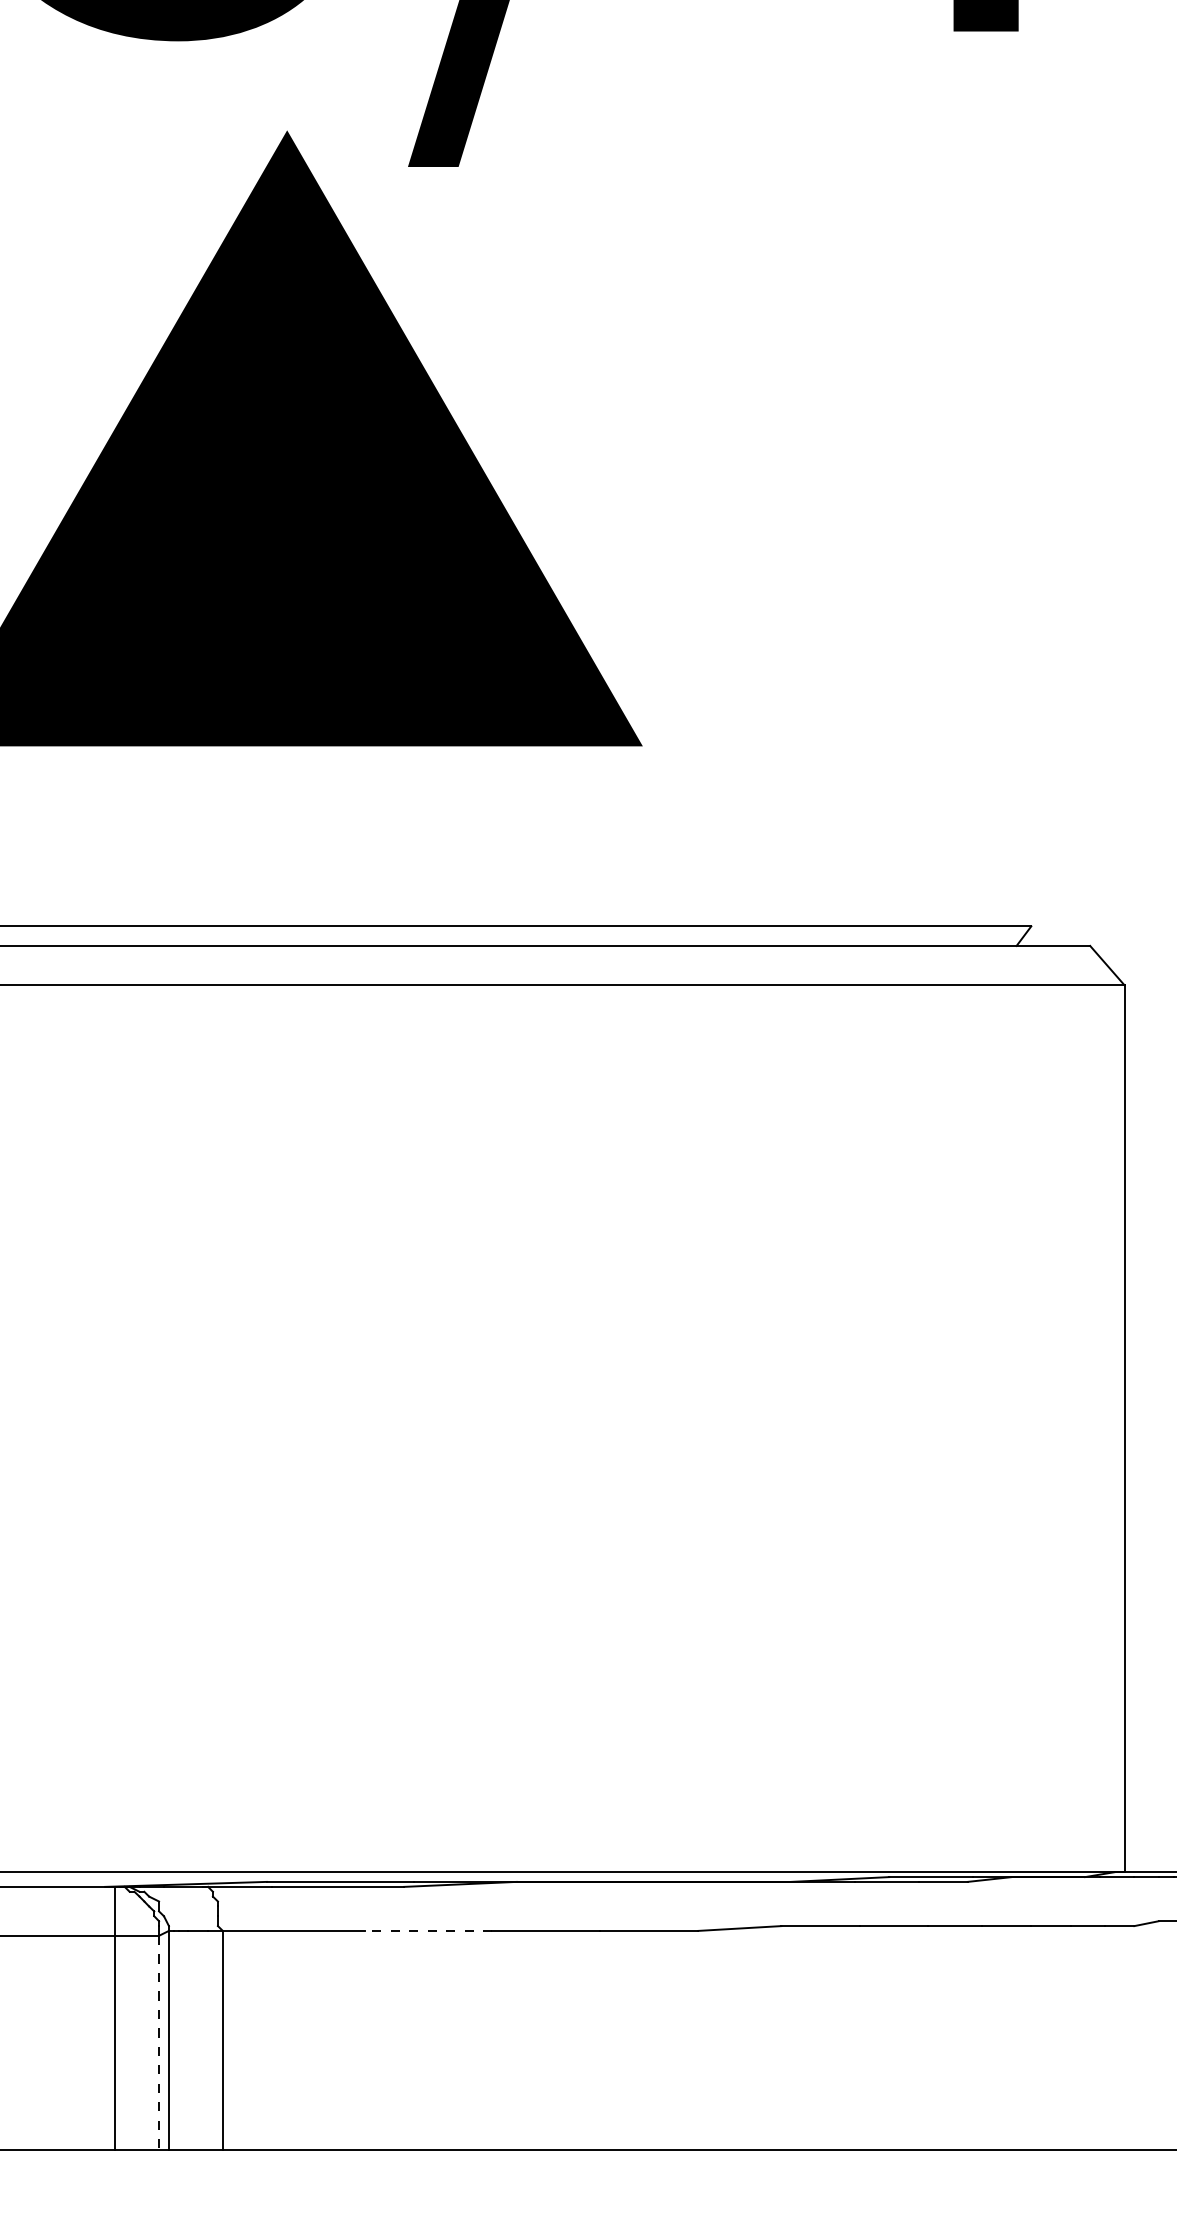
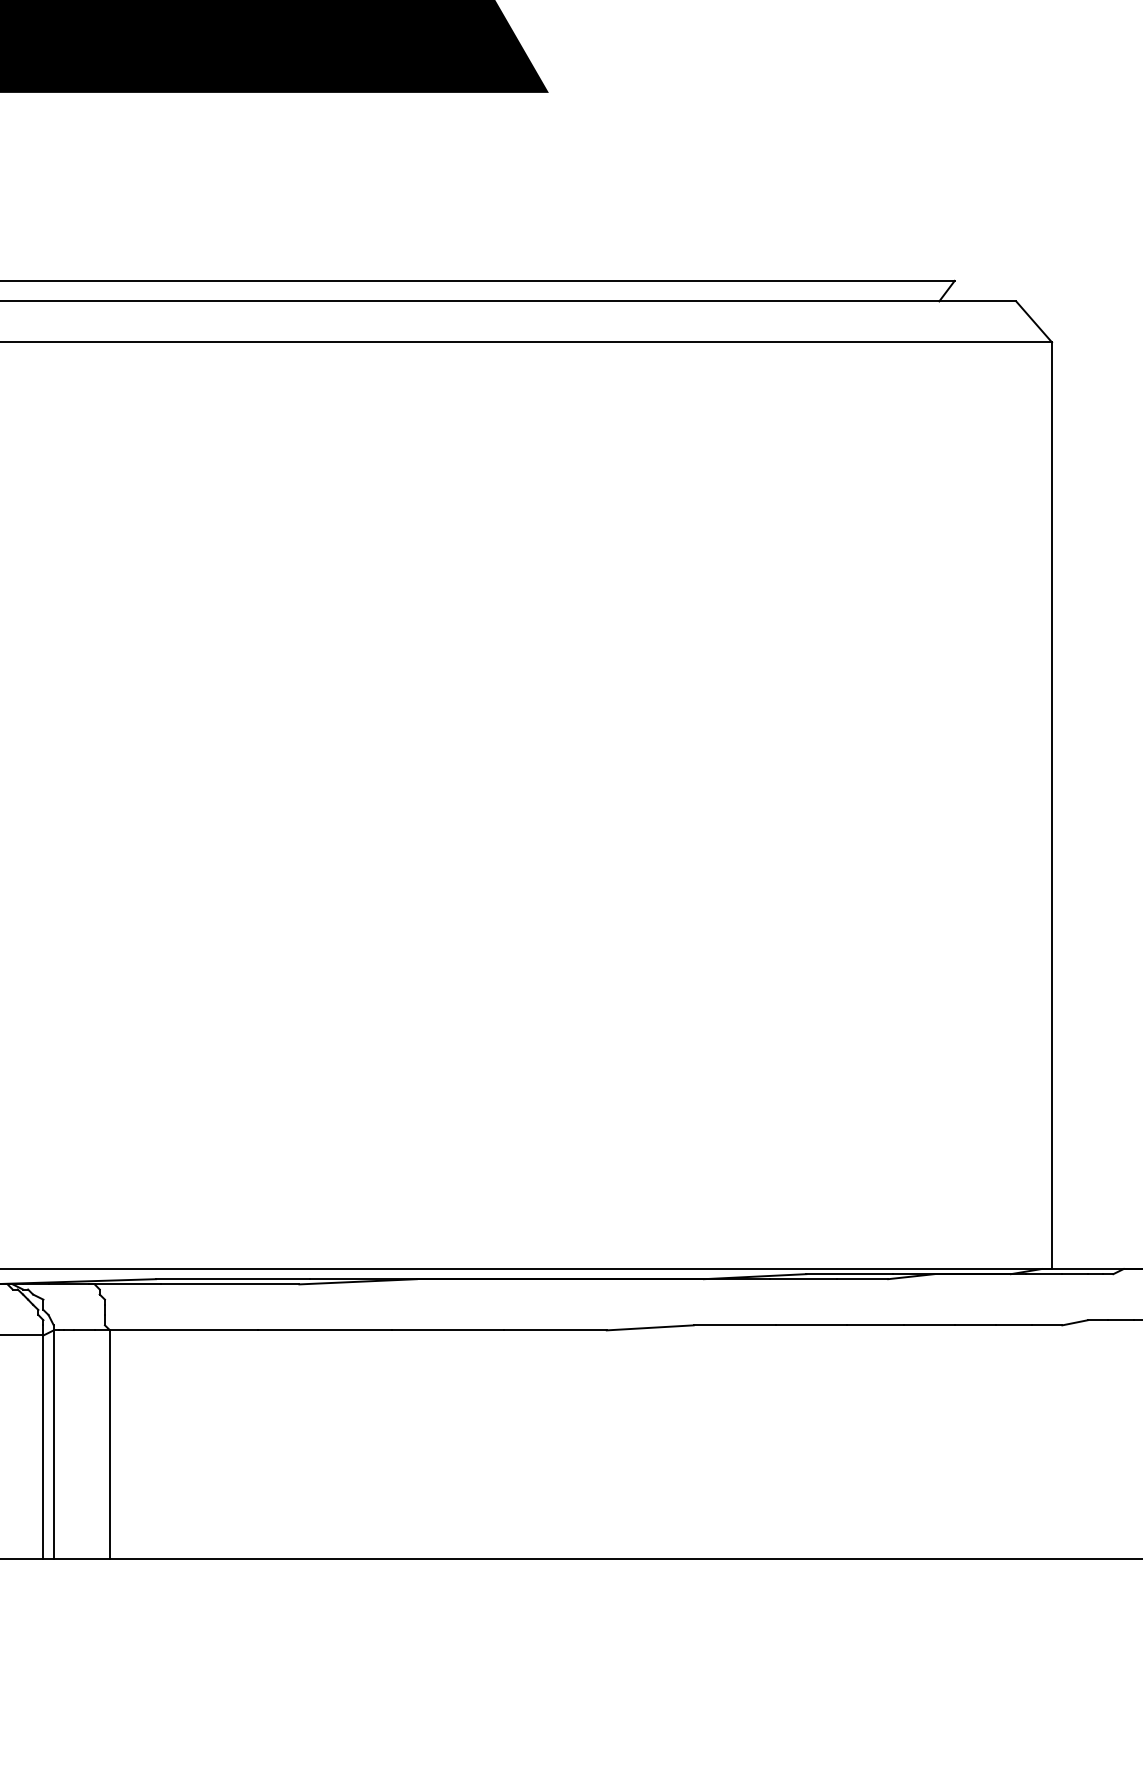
line: (428, 1930) -> (324, 1329), dashed -> solid
line: (159, 2043) -> (43, 1448), dashed -> solid

